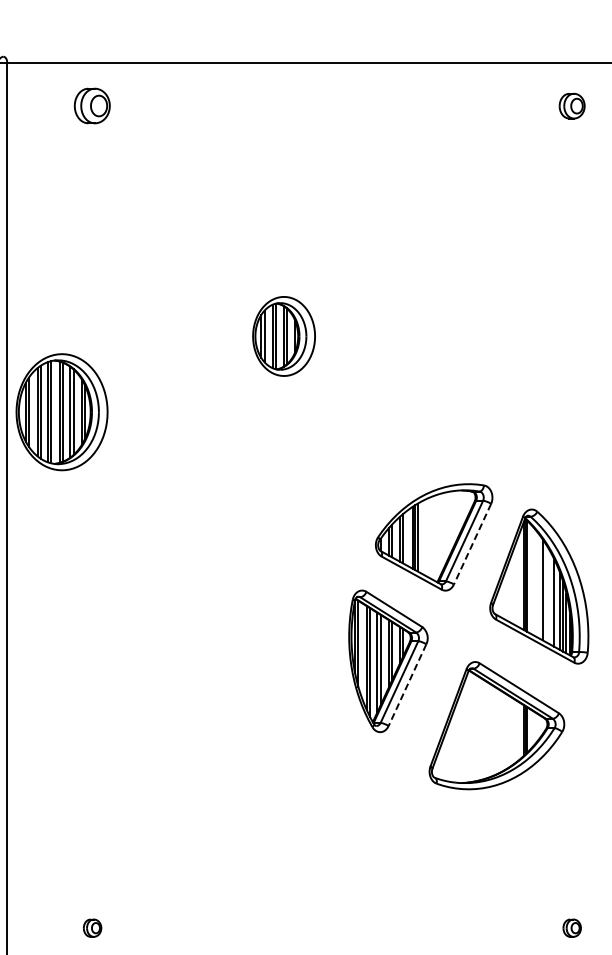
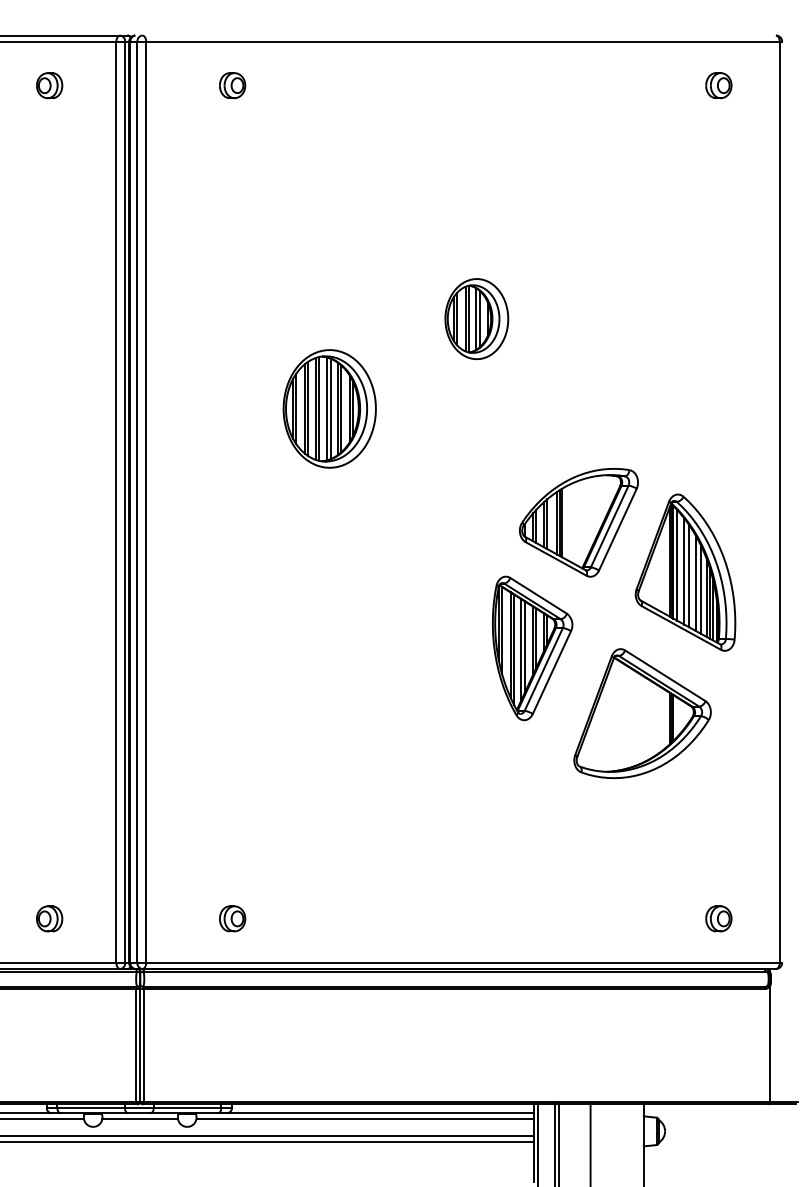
part: (92, 106) -> (232, 85), size x0.71
part: (283, 336) -> (476, 319), moved
part: (61, 411) -> (329, 408), moved
line: (472, 544) -> (617, 530), dashed -> solid
line: (531, 579) -> (677, 565), added
line: (538, 585) -> (684, 571), added
line: (550, 597) -> (696, 583), added
line: (407, 685) -> (551, 672), dashed -> solid
part: (92, 927) -> (232, 918), size x1.43
part: (571, 927) -> (718, 918), size x1.43

